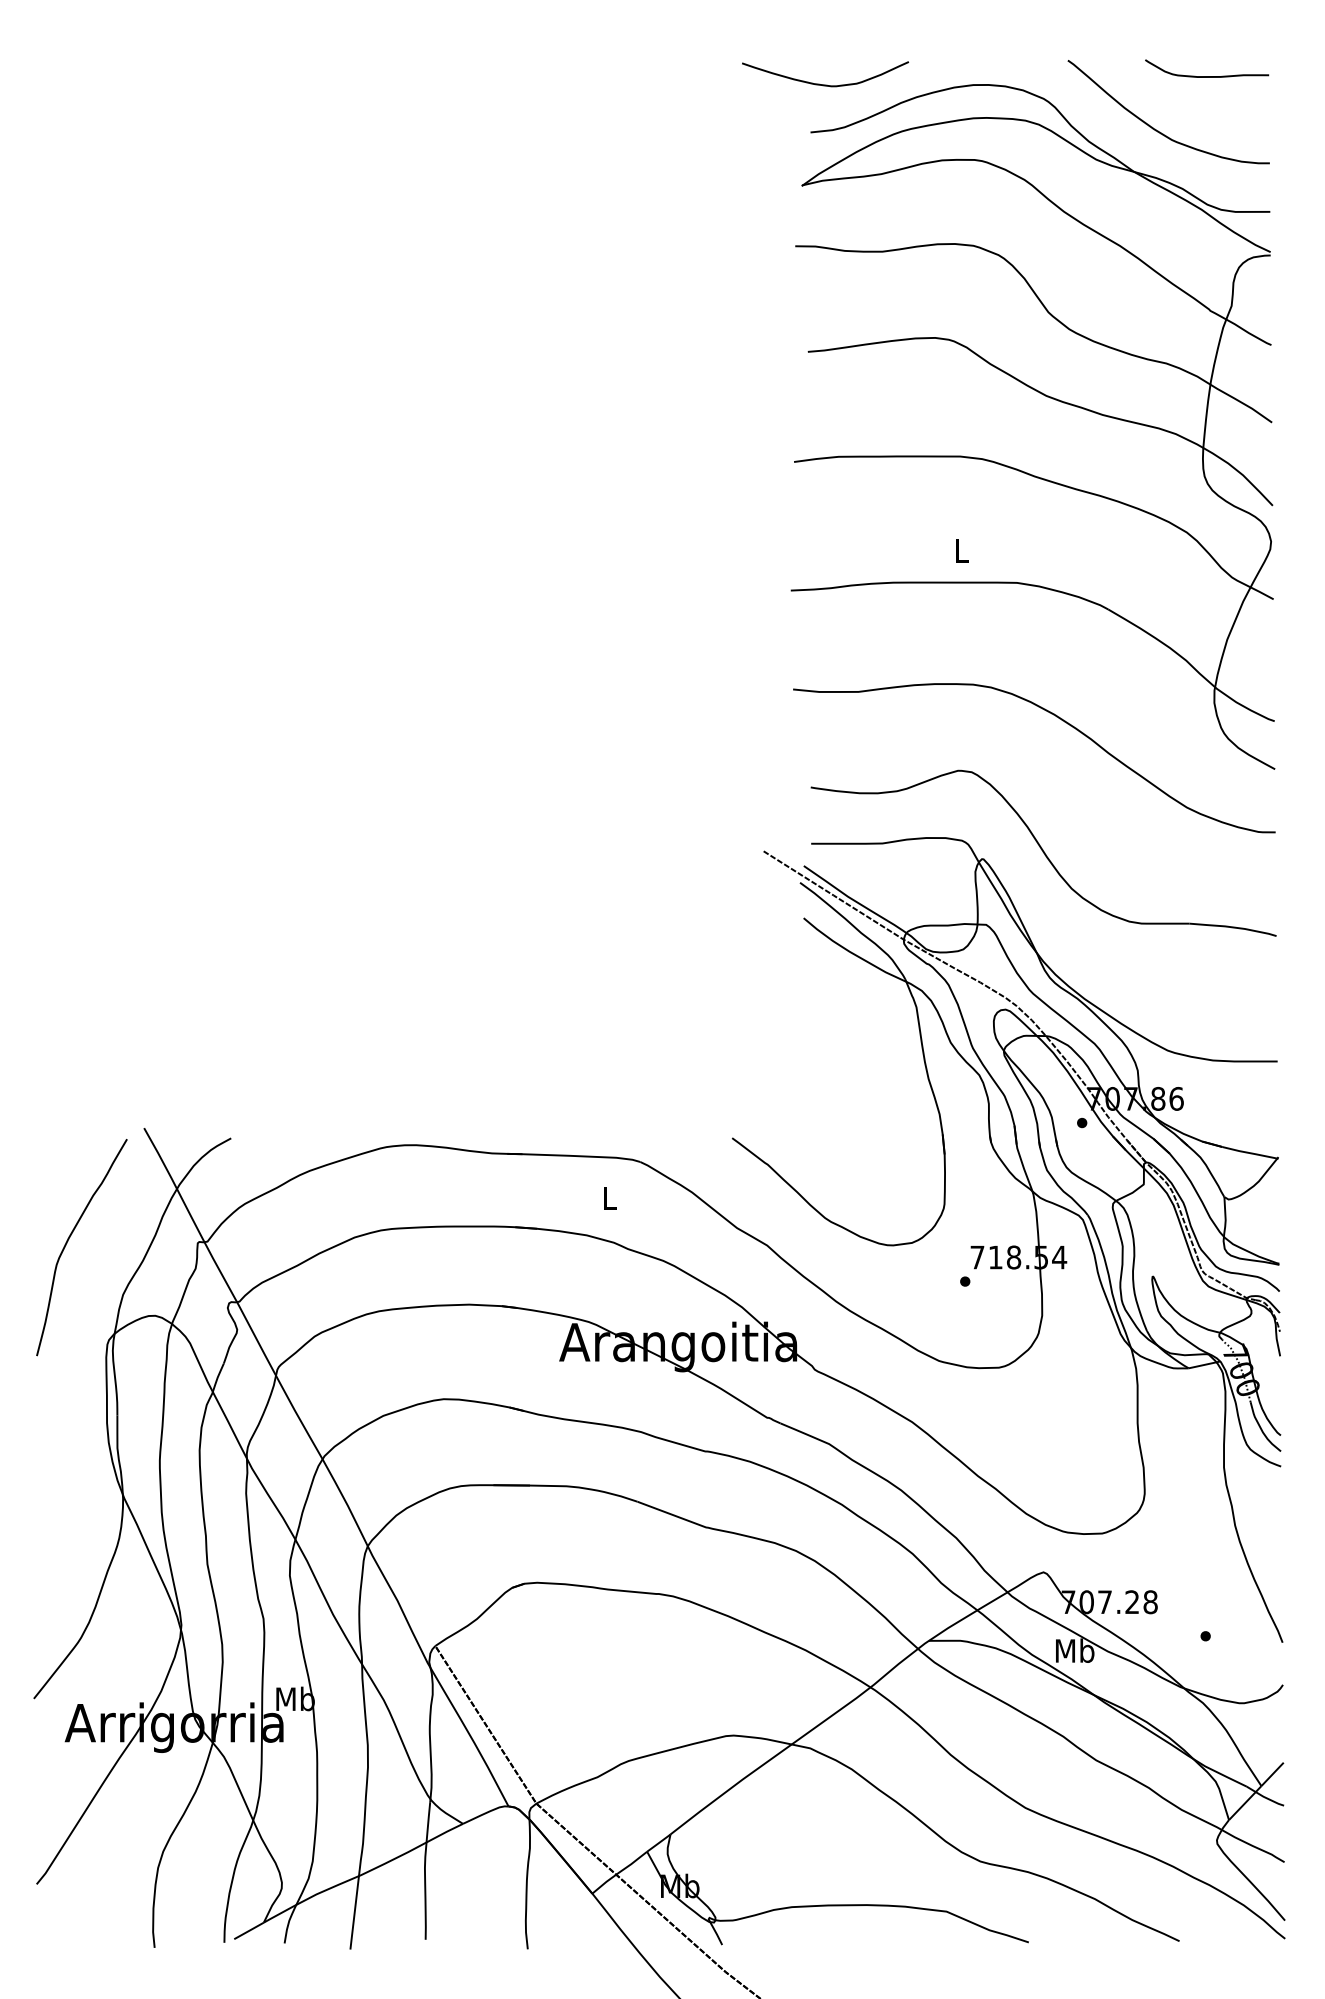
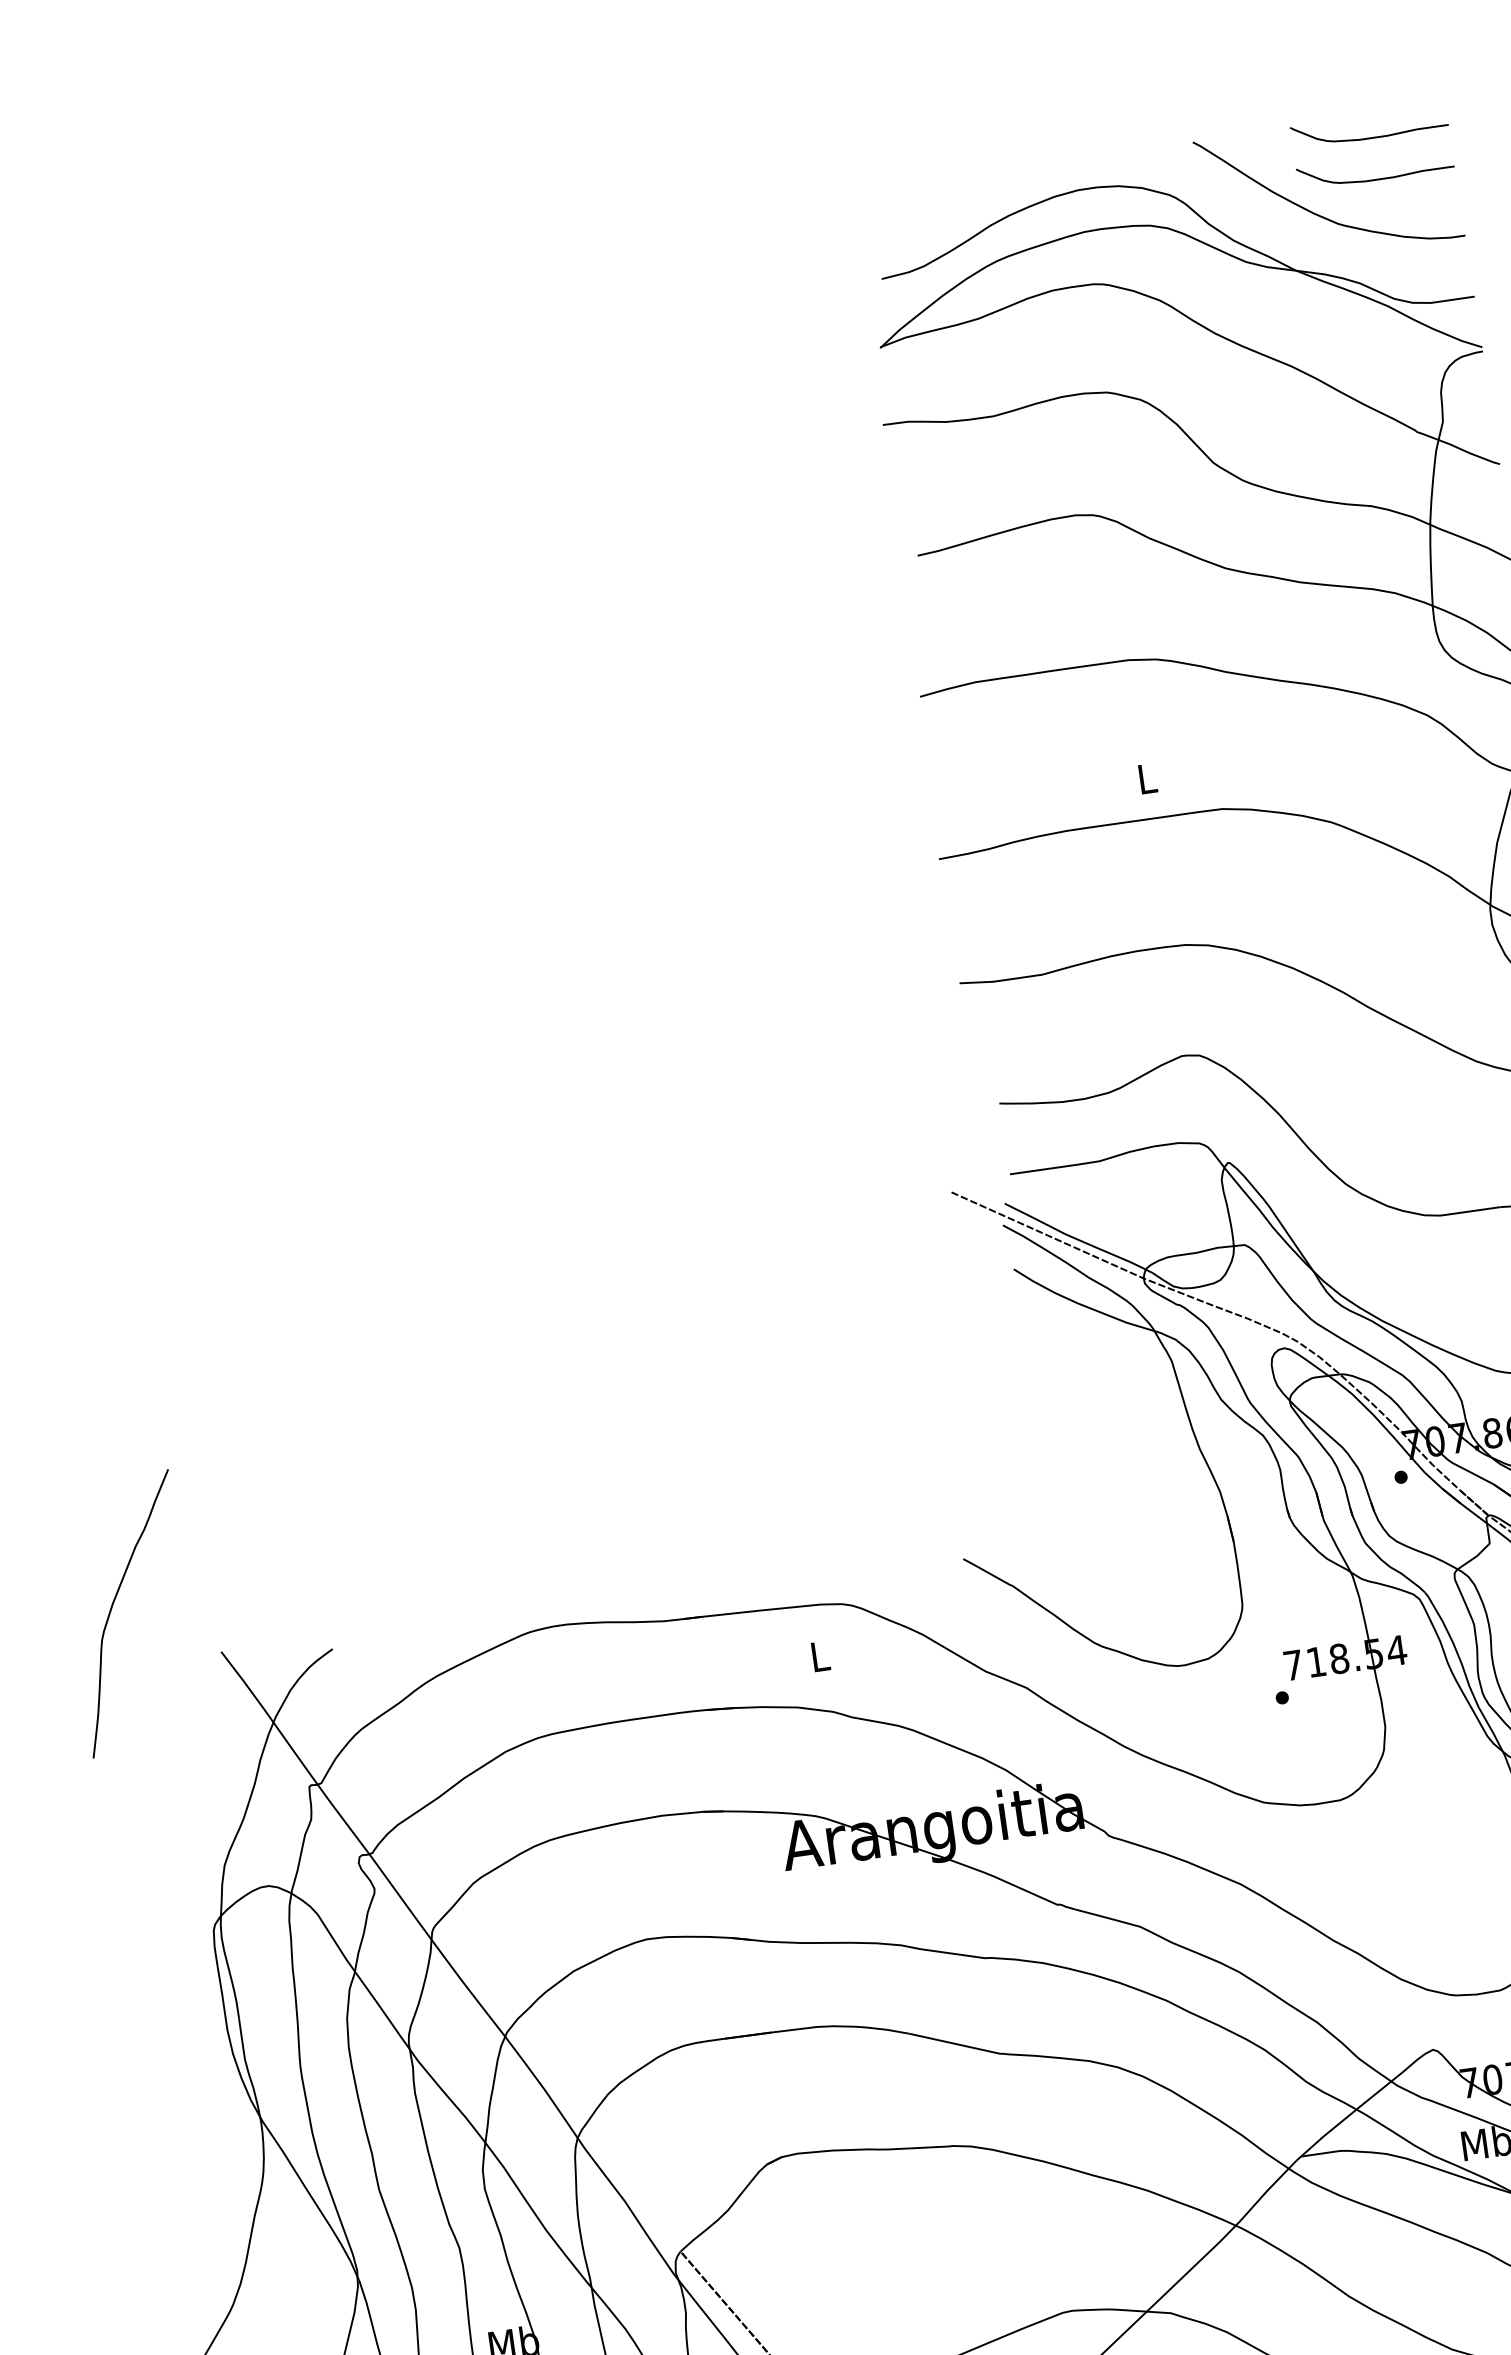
curve: (825, 84) -> (891, 215), removed
curve: (1207, 109) -> (1377, 179), added
curve: (68, 1241) -> (112, 1608), moved

